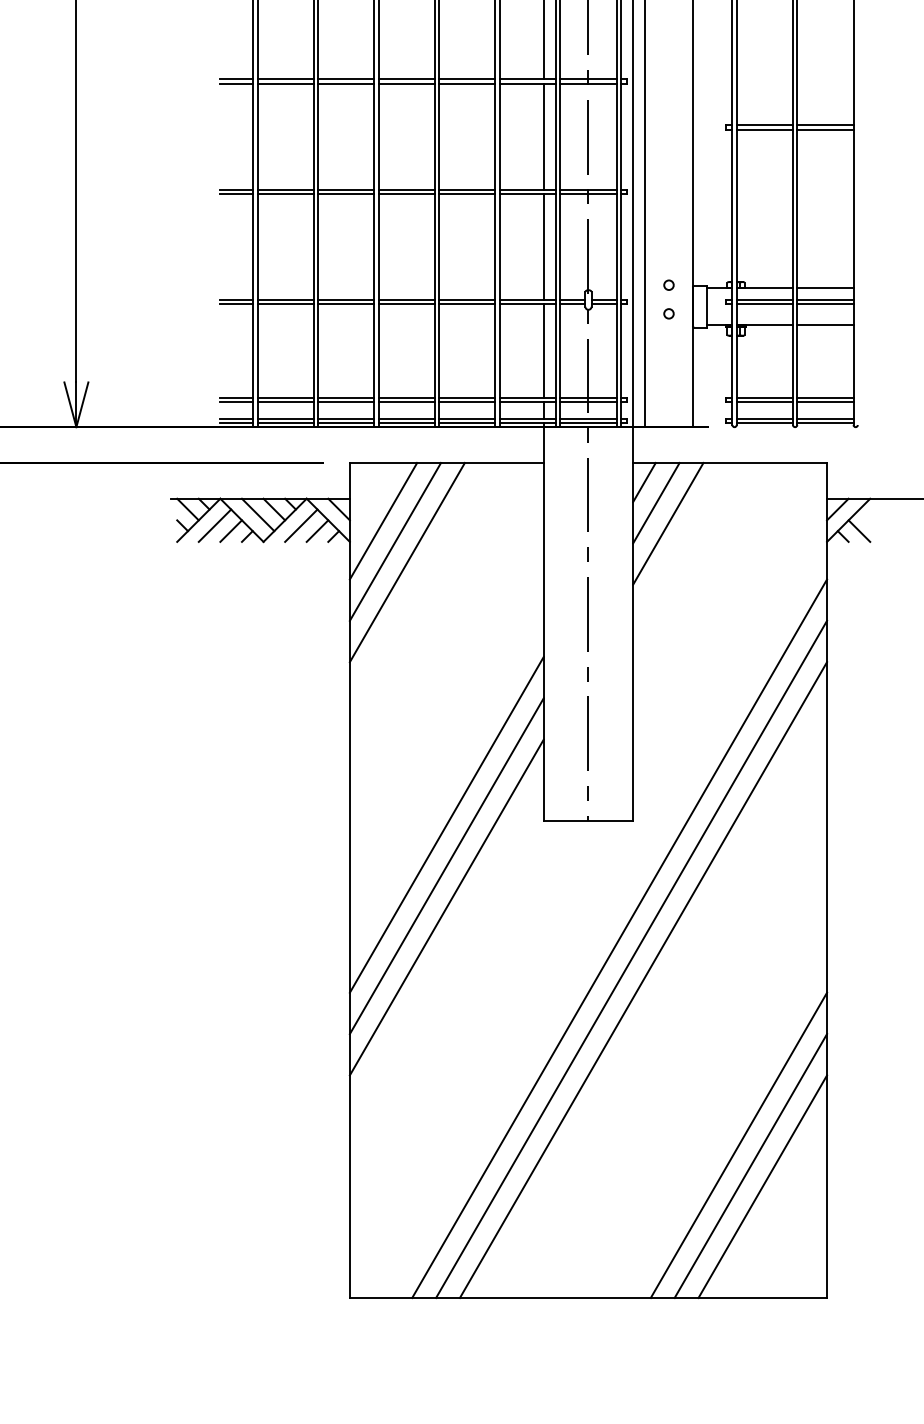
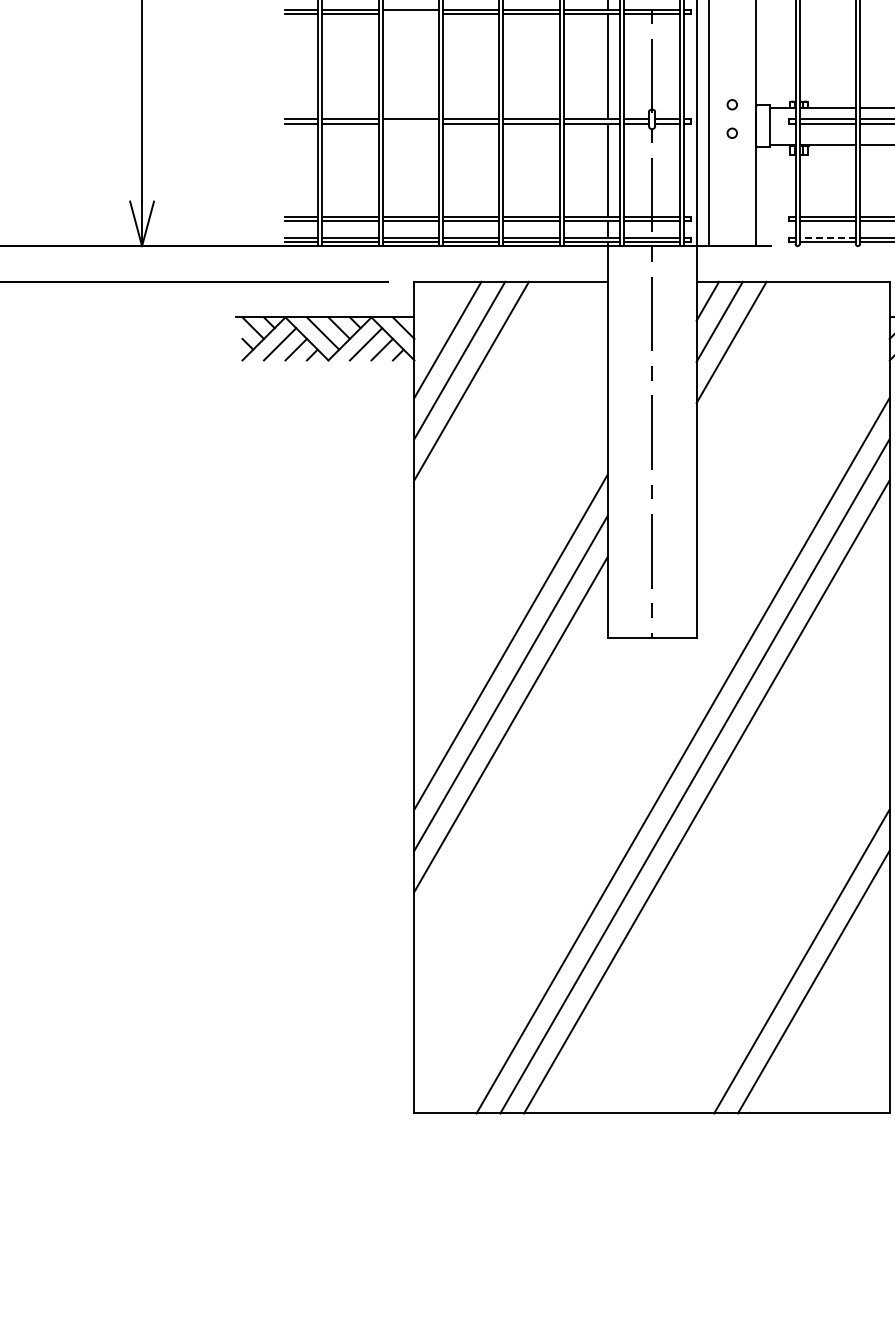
line: (346, 193) -> (411, 13), removed
line: (346, 304) -> (411, 123), removed
line: (764, 418) -> (827, 237), solid -> dashed
line: (762, 1186) -> (825, 1002), removed

